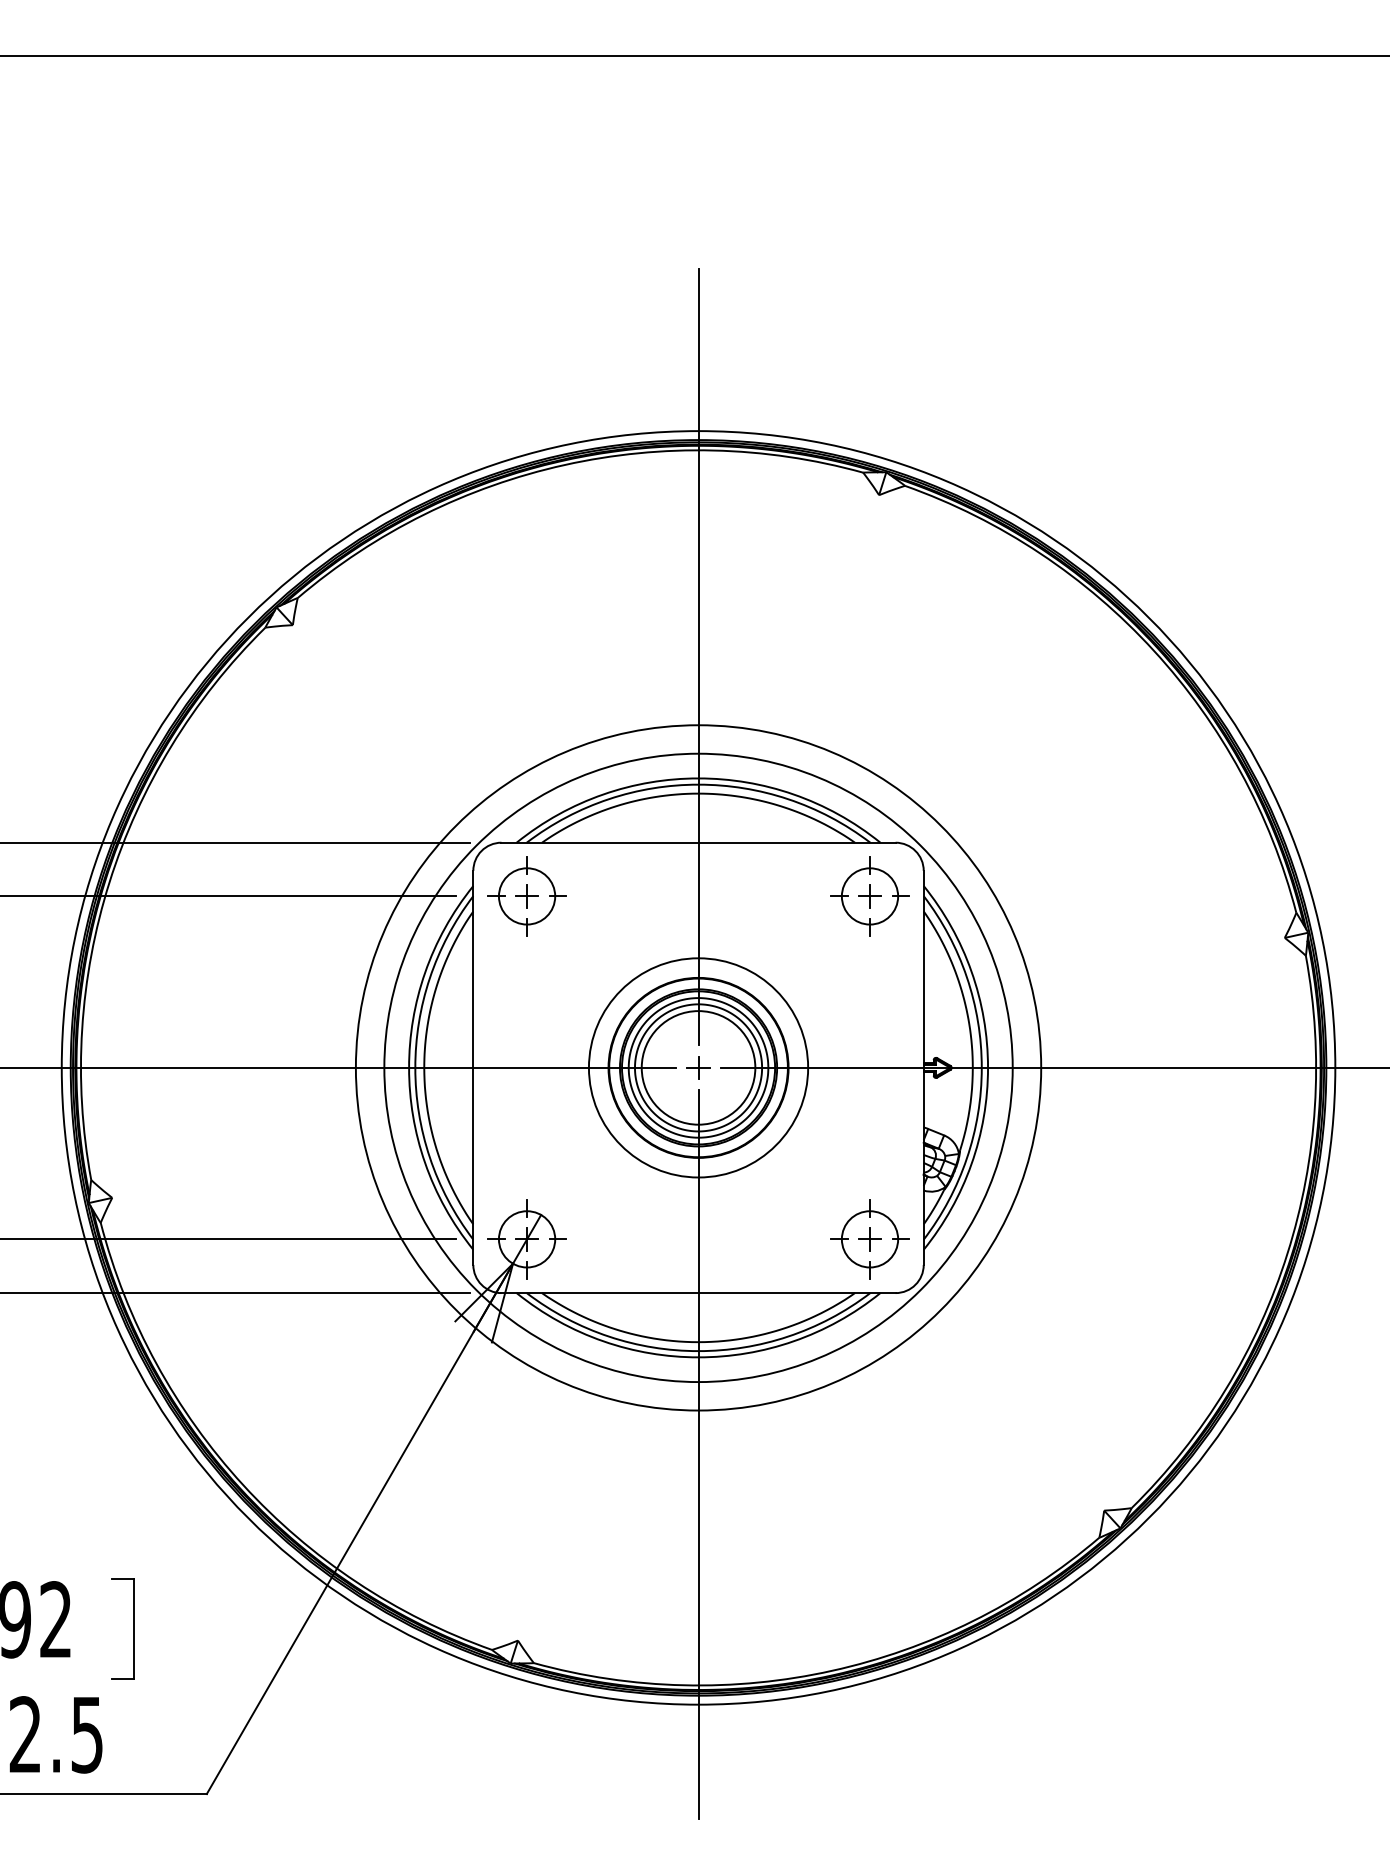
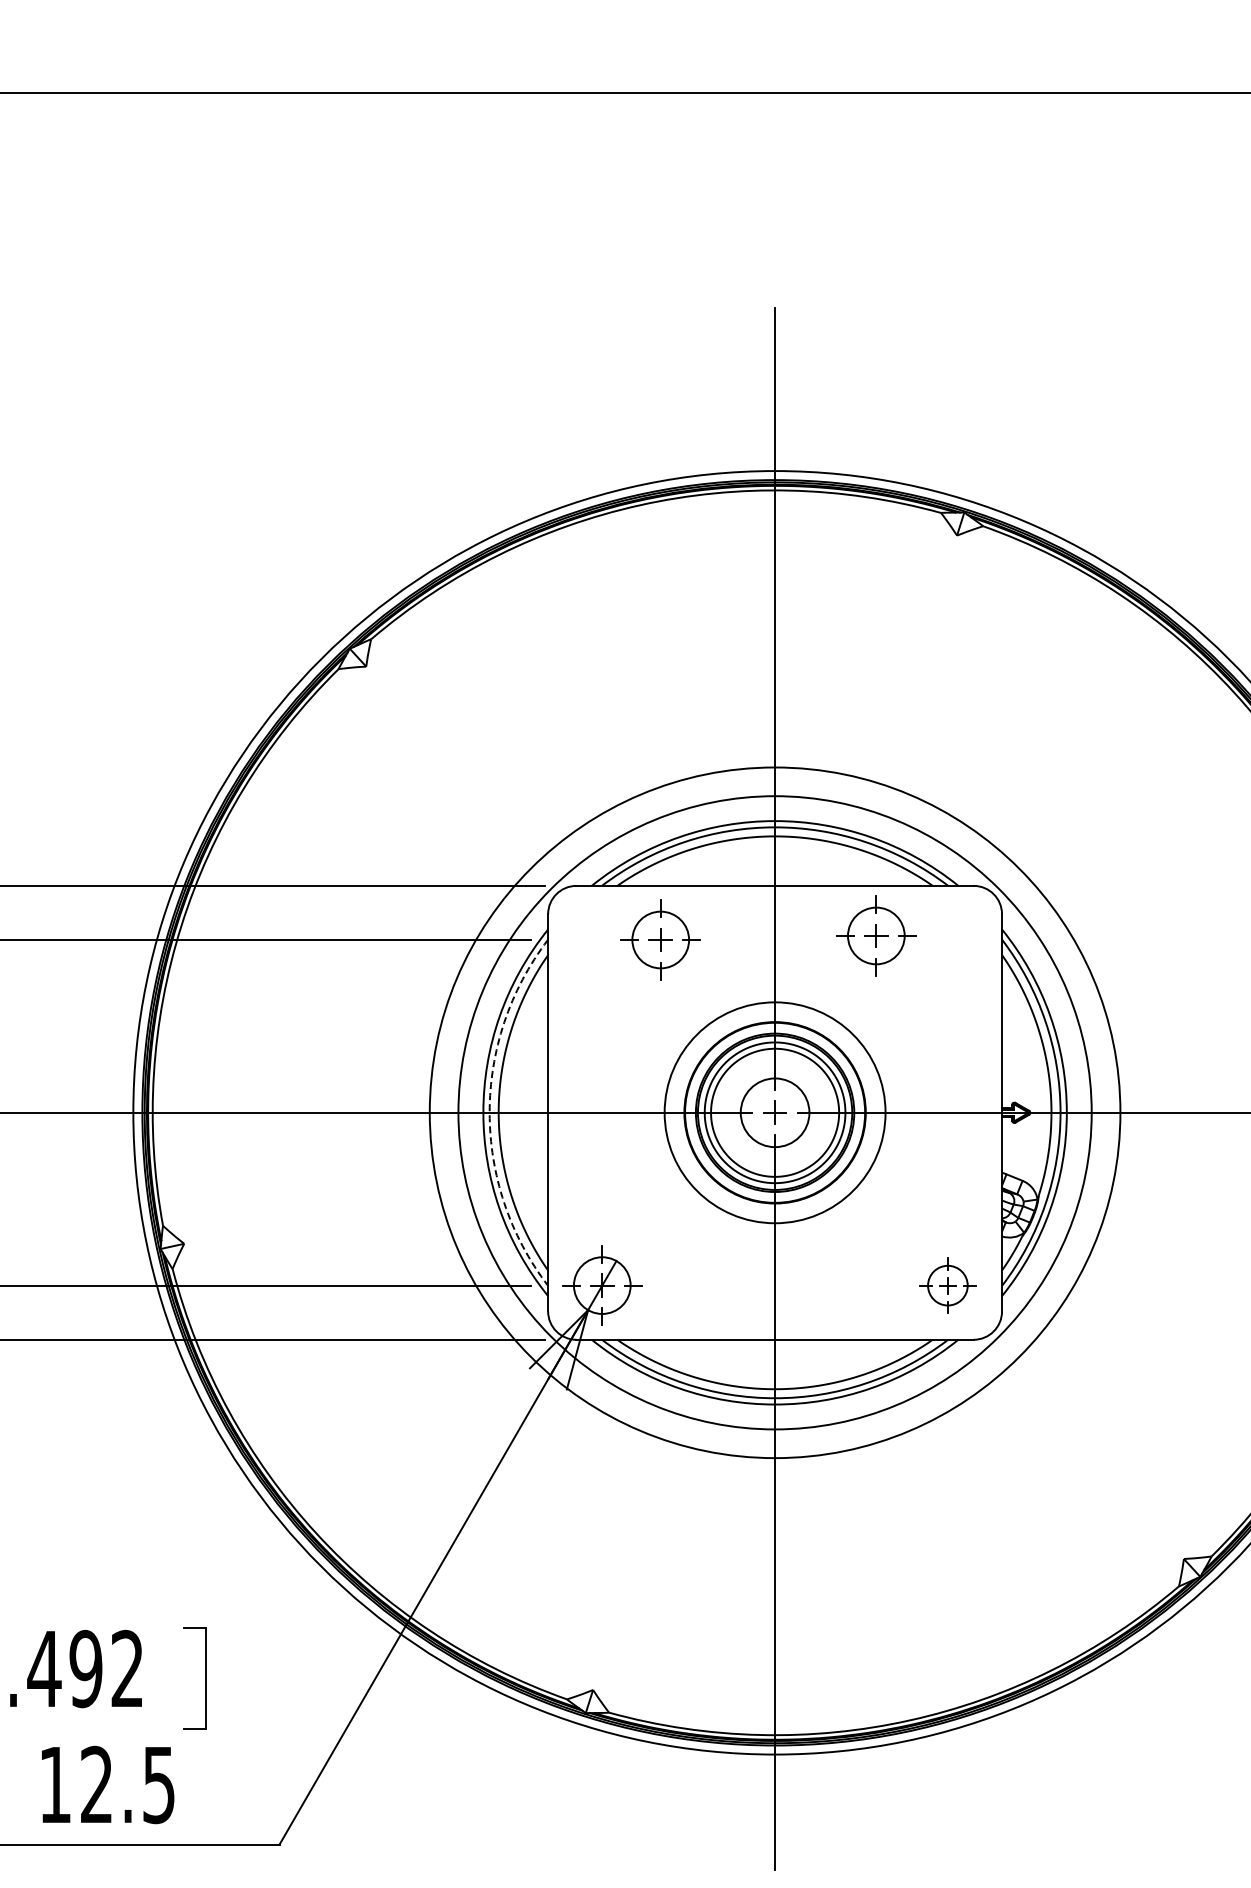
part: (526, 896) -> (660, 940), moved
part: (869, 896) -> (875, 936), moved
arc: (415, 1067) -> (489, 1112), solid -> dashed
circle: (698, 1067) -> (775, 1112), size x0.6
part: (869, 1239) -> (947, 1285), size x0.7

